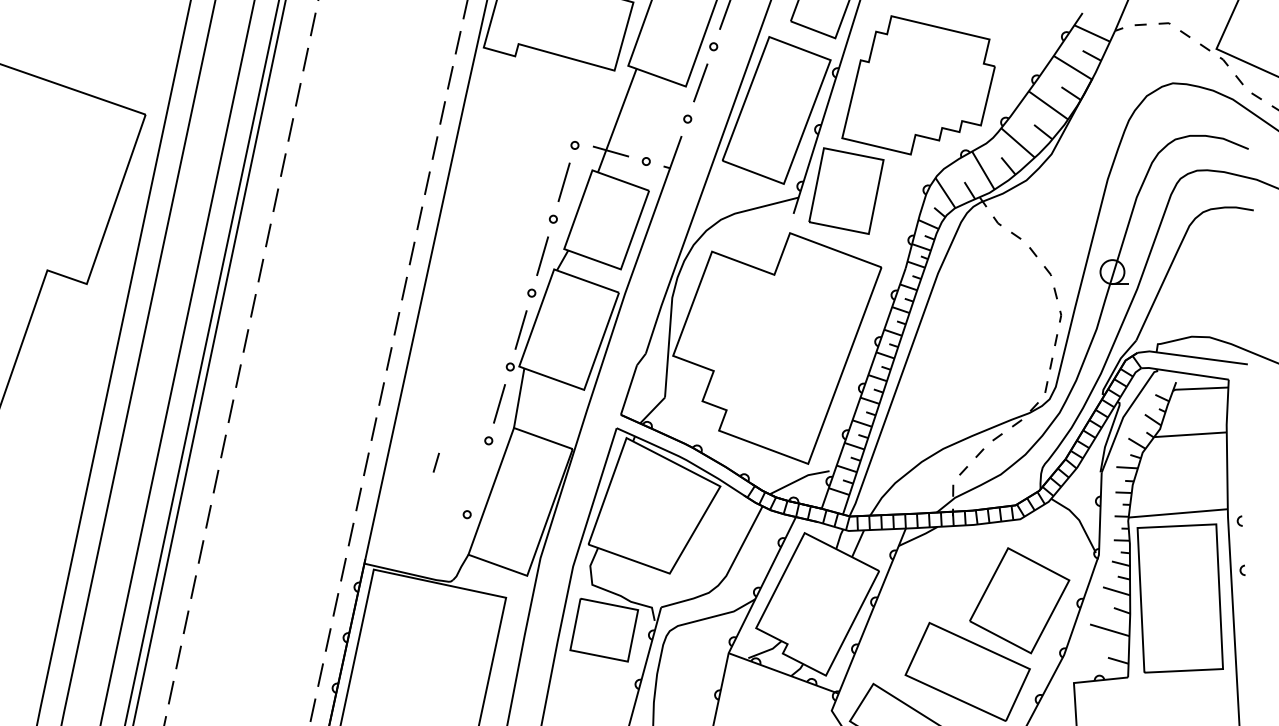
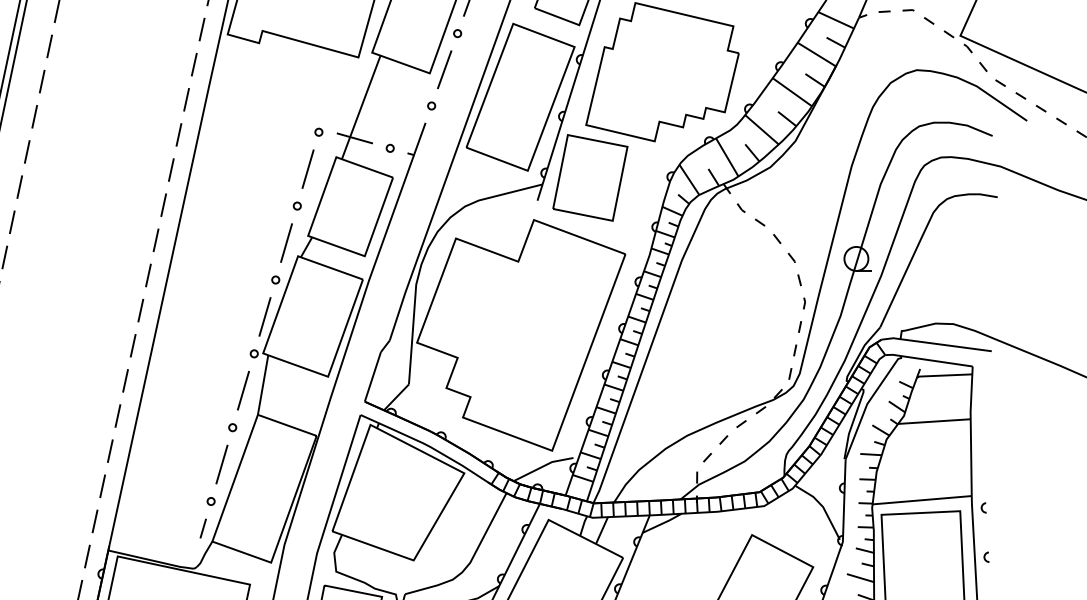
line: (435, 462) -> (202, 528), moved
line: (477, 477) -> (221, 464), added

